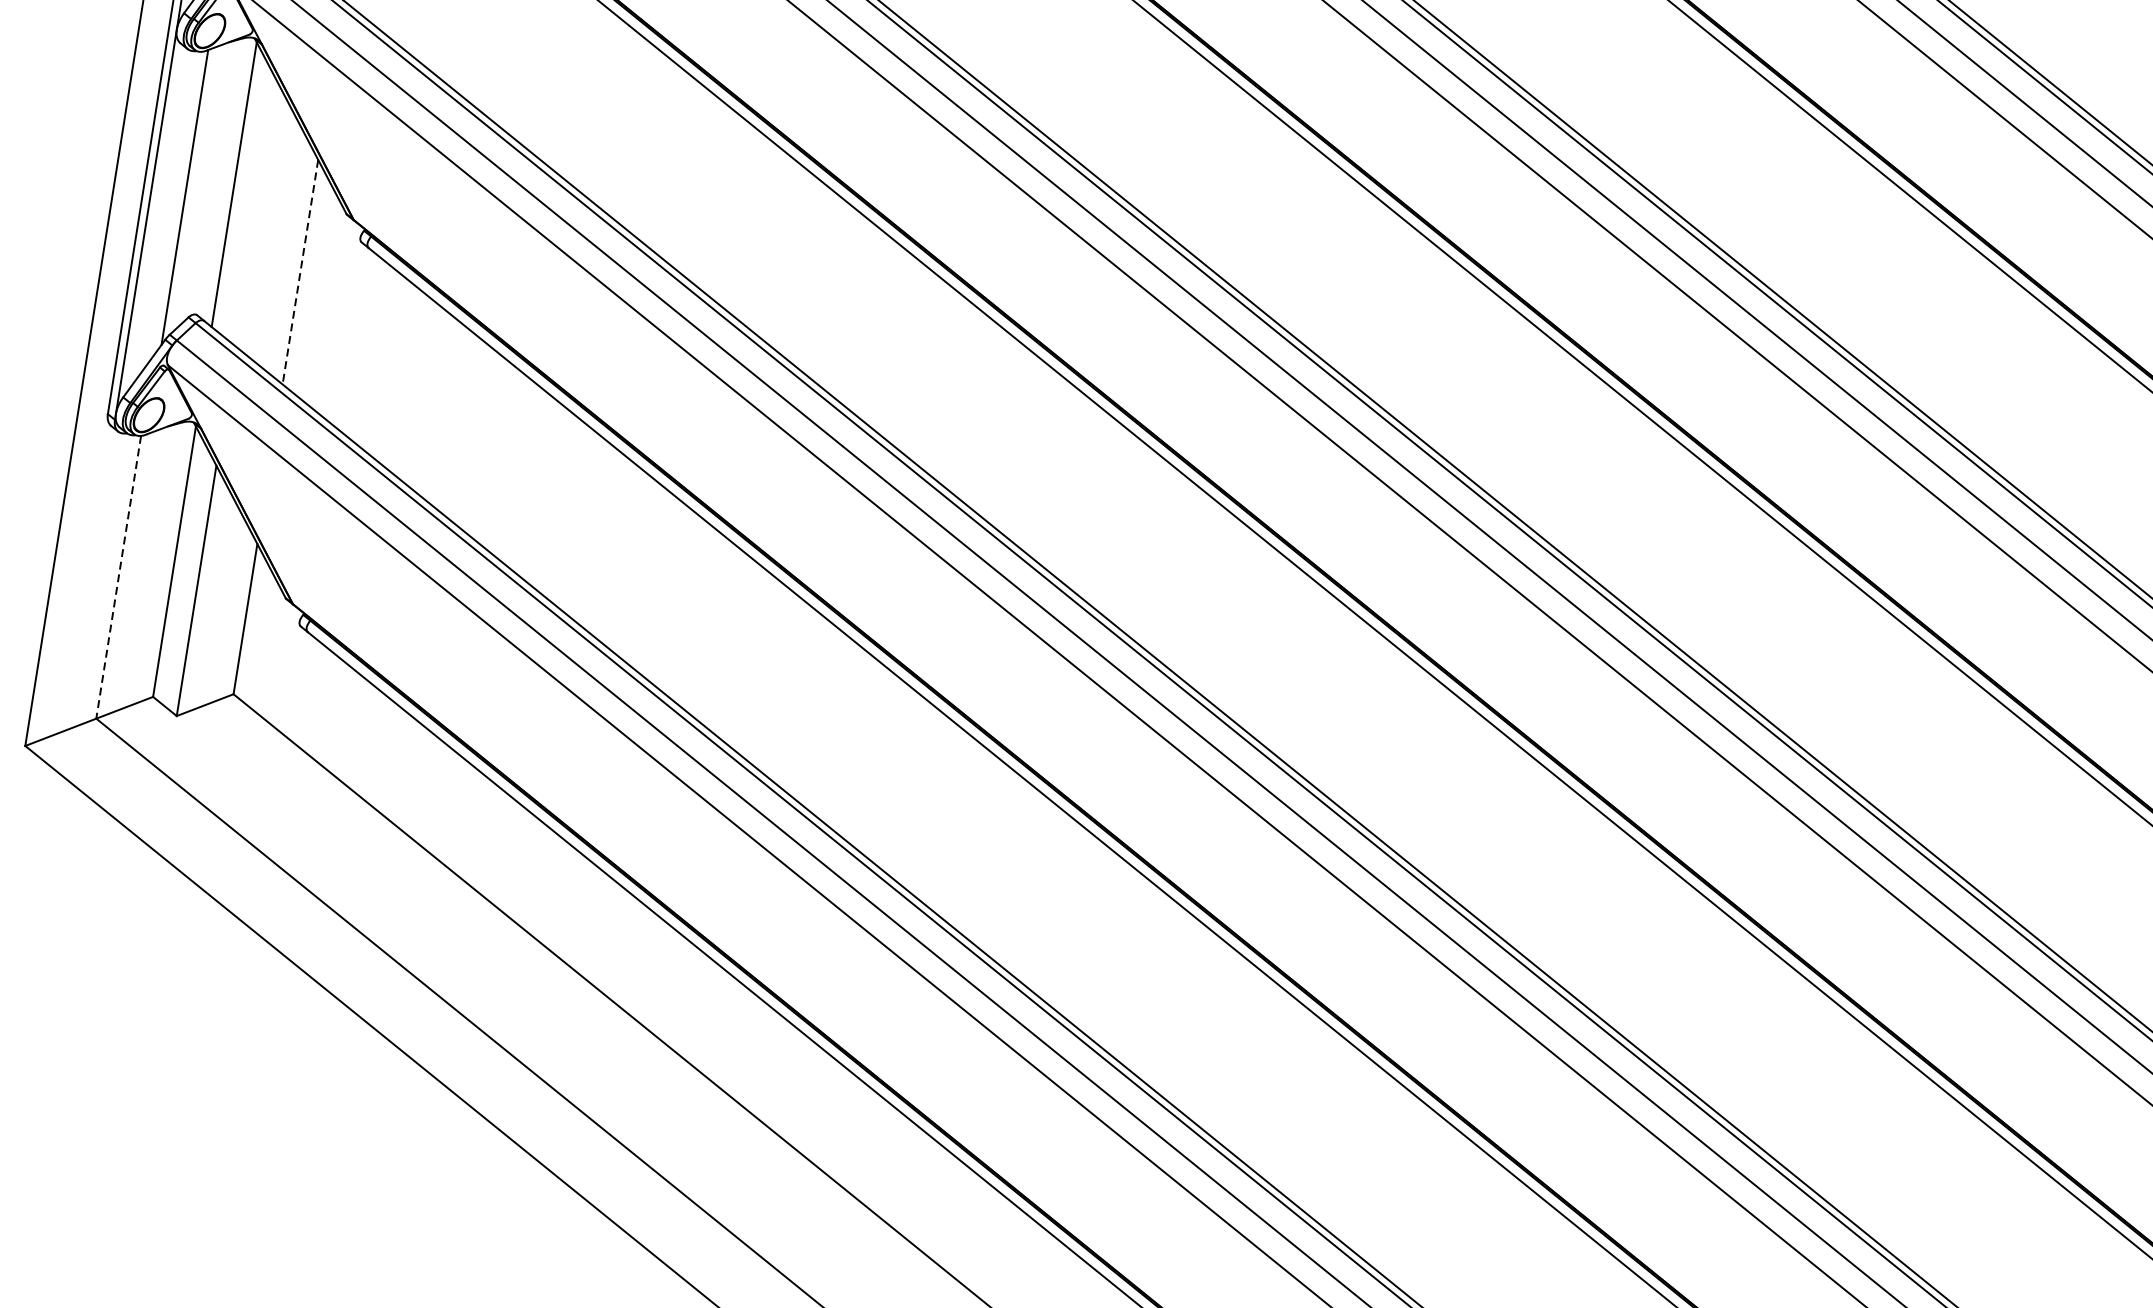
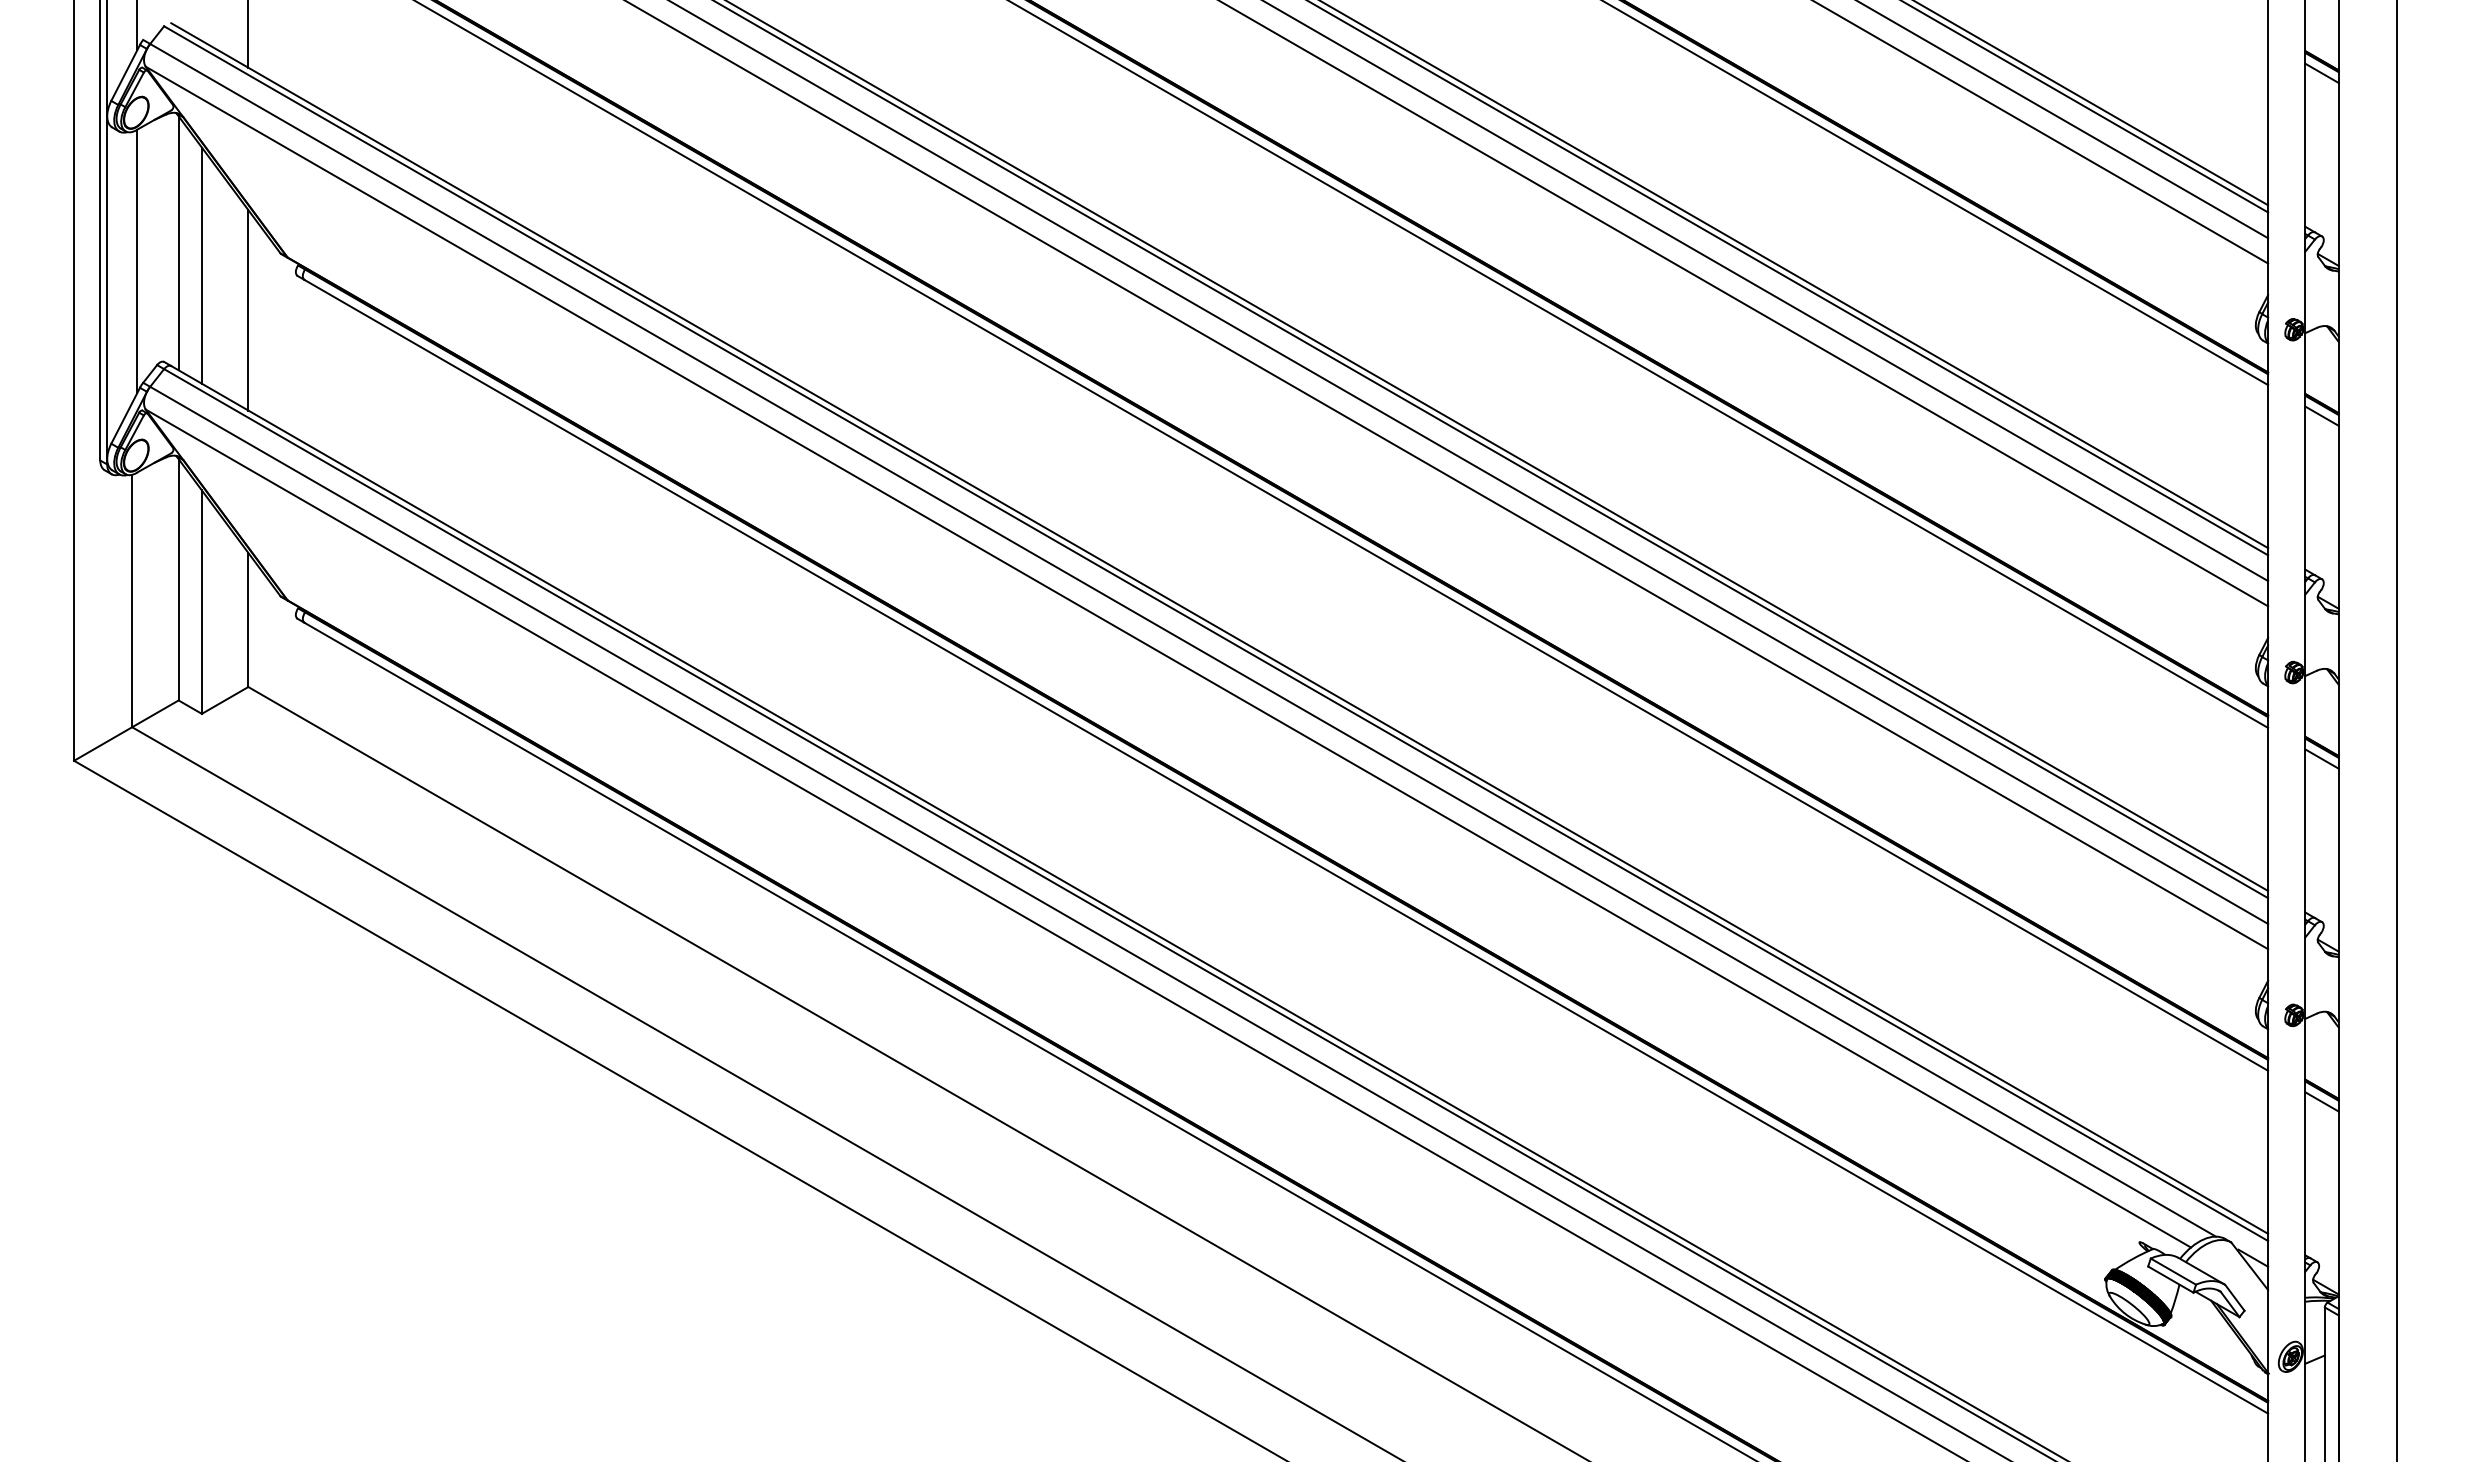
line: (255, 213) -> (201, 265), added
line: (300, 272) -> (248, 310), dashed -> solid
line: (118, 577) -> (132, 601), dashed -> solid

